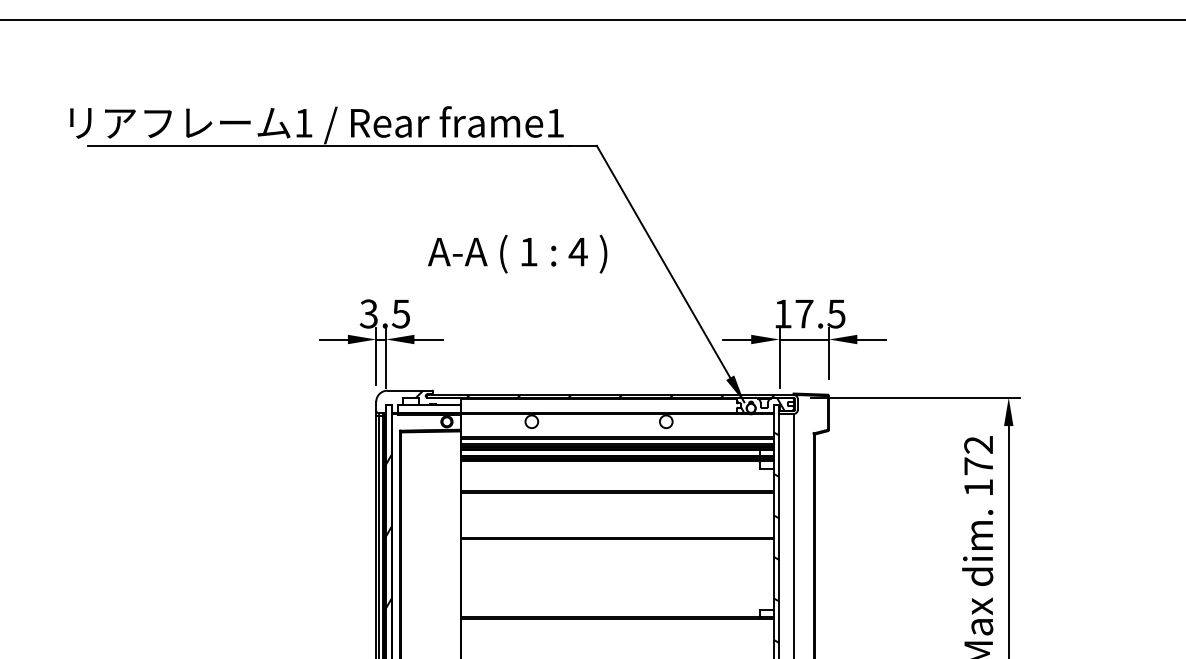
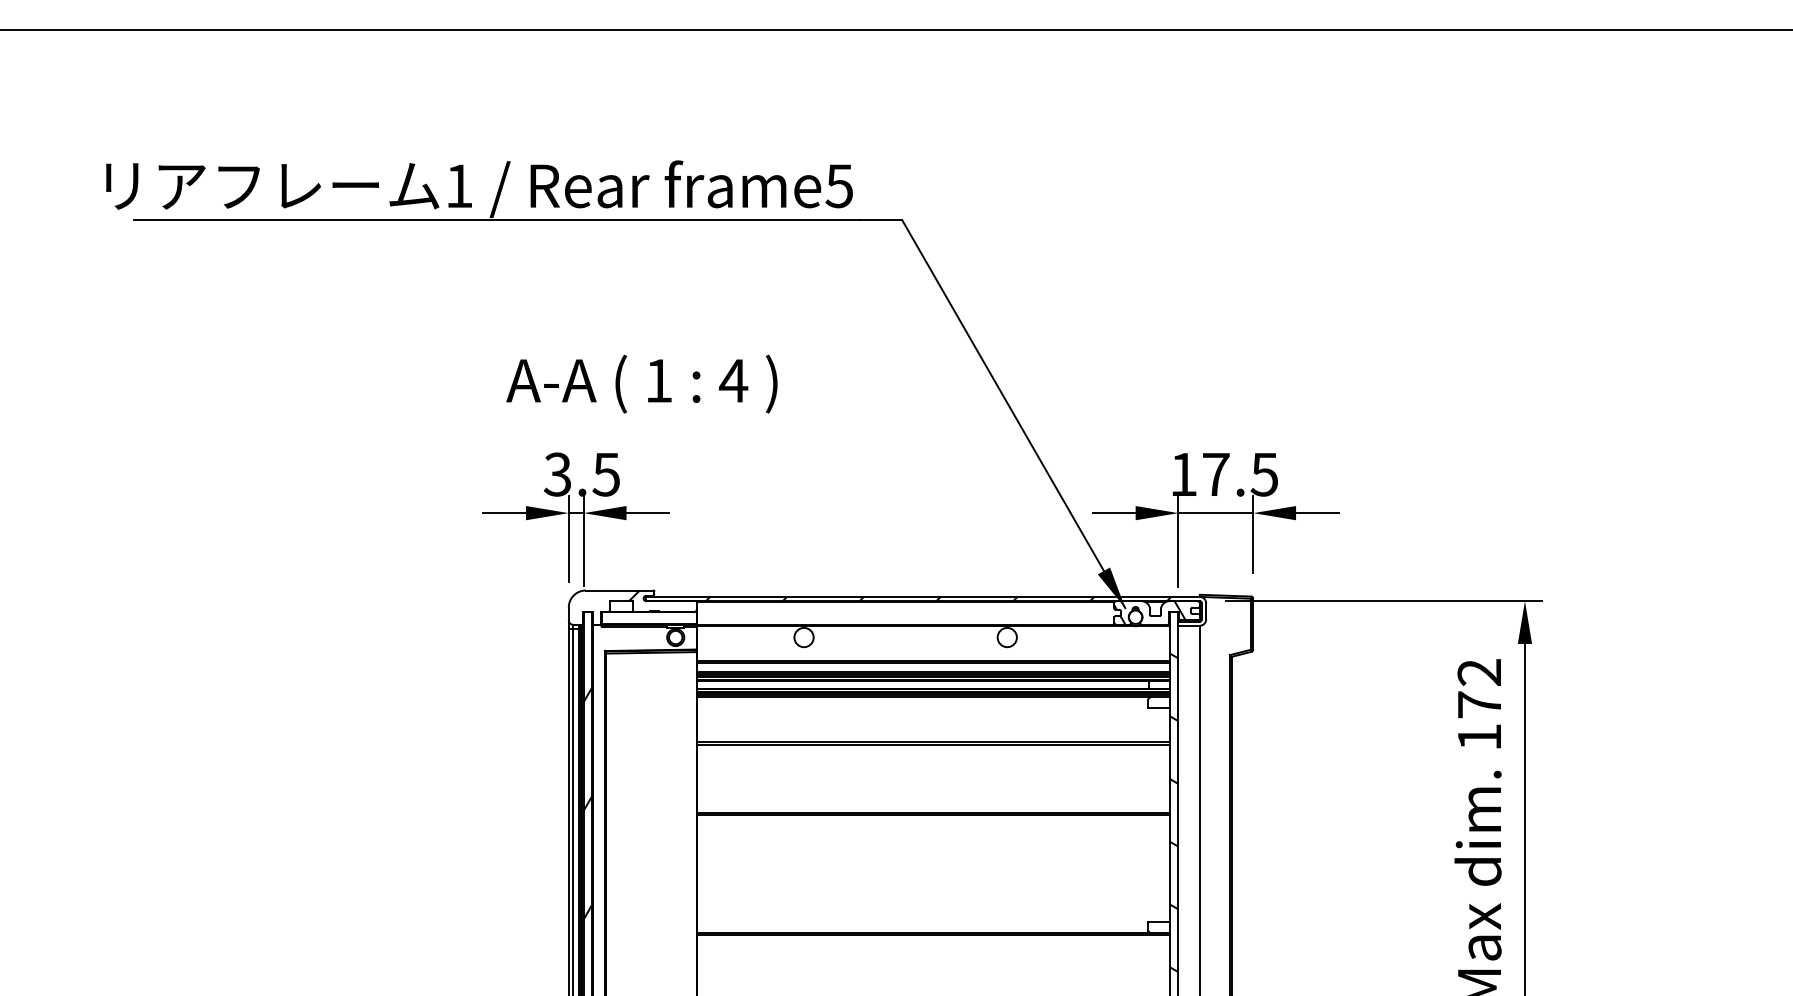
text: (555, 123) -> (839, 186), frame1 -> frame5
text: (517, 253) -> (641, 383), moved

